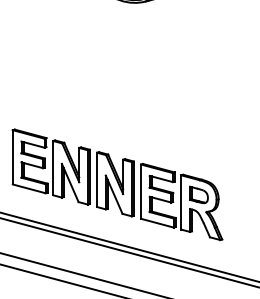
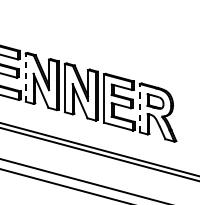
line: (53, 167) -> (26, 77), solid -> dashed
line: (181, 201) -> (140, 107), solid -> dashed

